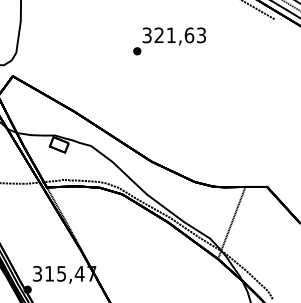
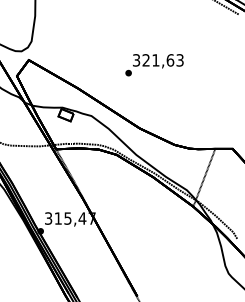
text: (169, 41) -> (154, 65), moved

